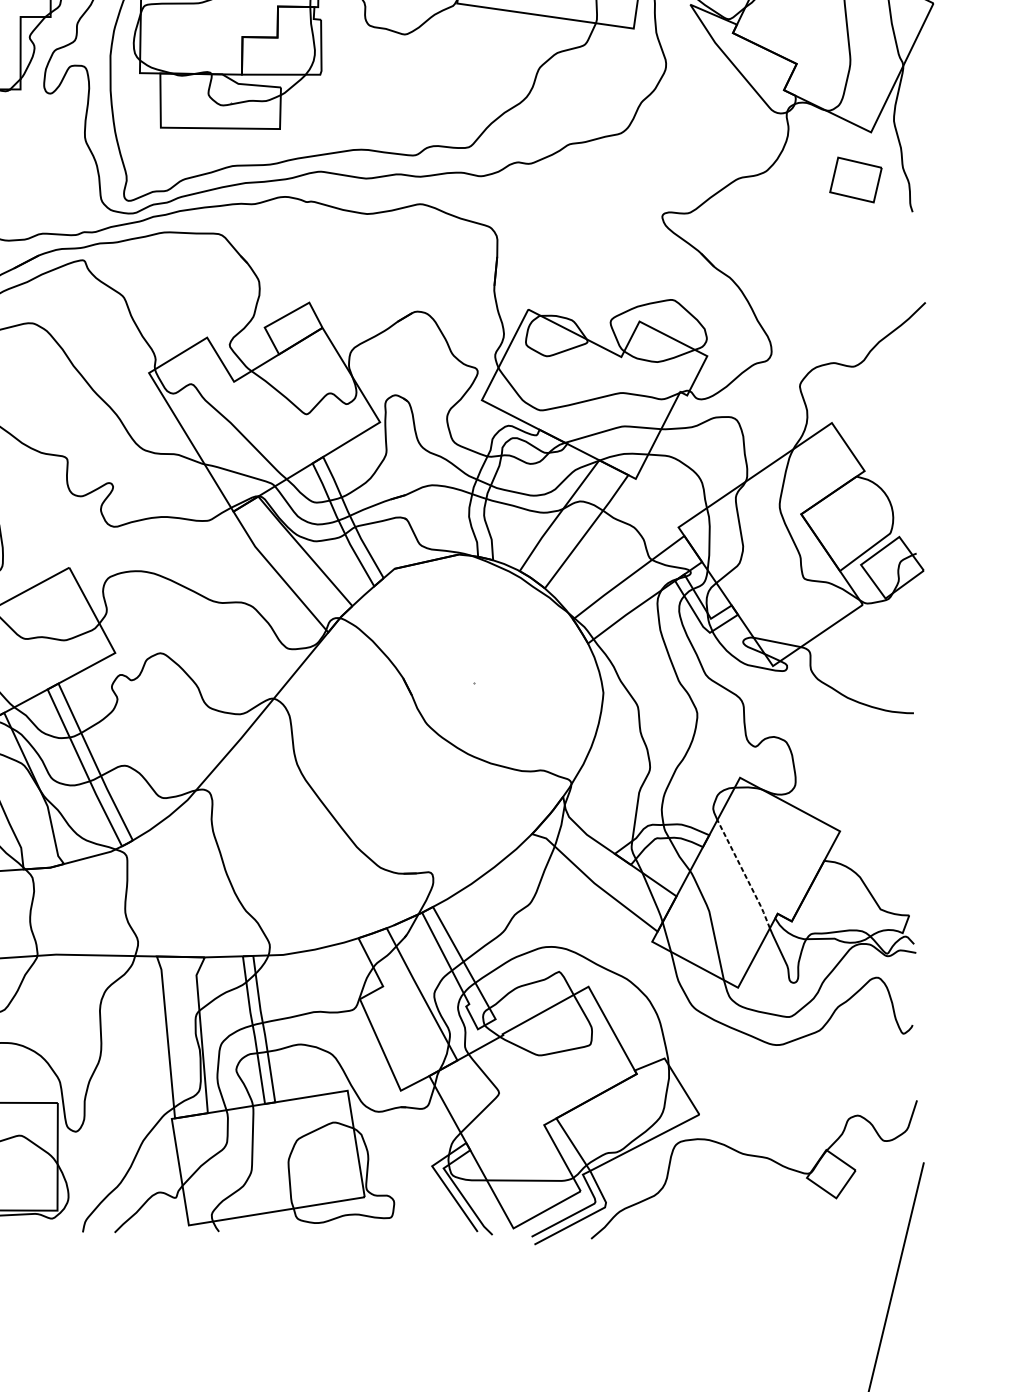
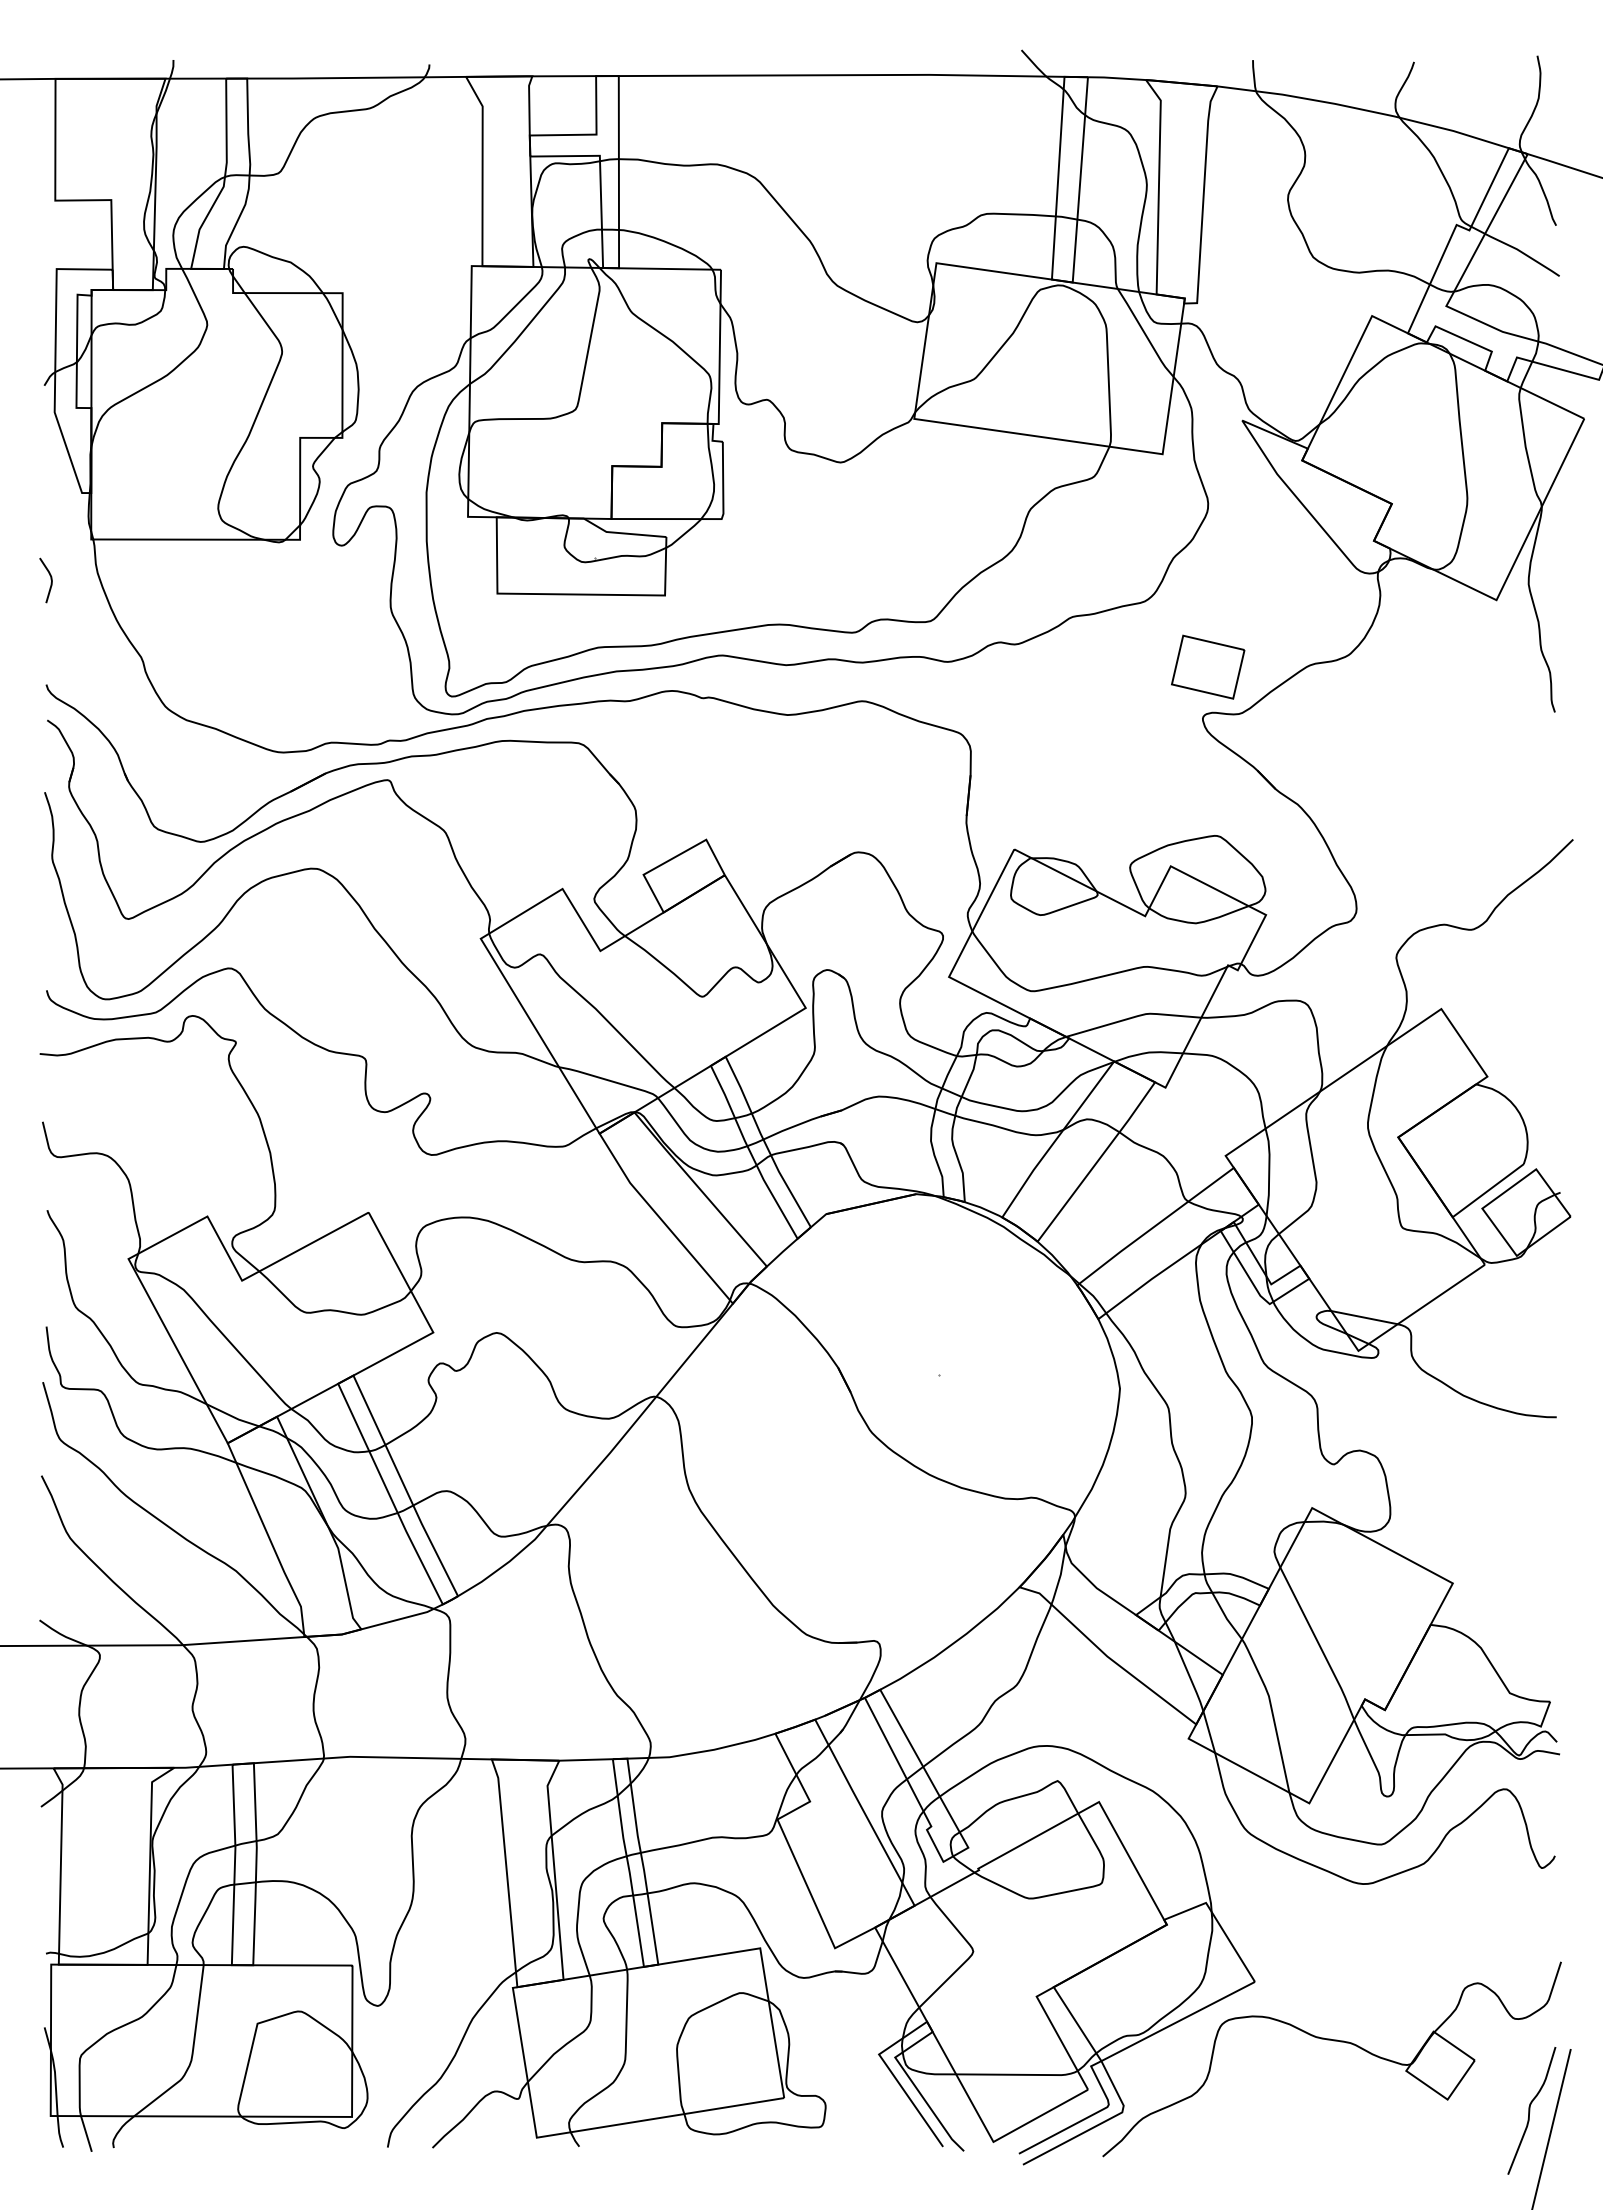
part: (856, 179) -> (1208, 666), moved
line: (744, 874) -> (1318, 1644), dashed -> solid
curve: (895, 1206) -> (1530, 2110), added

